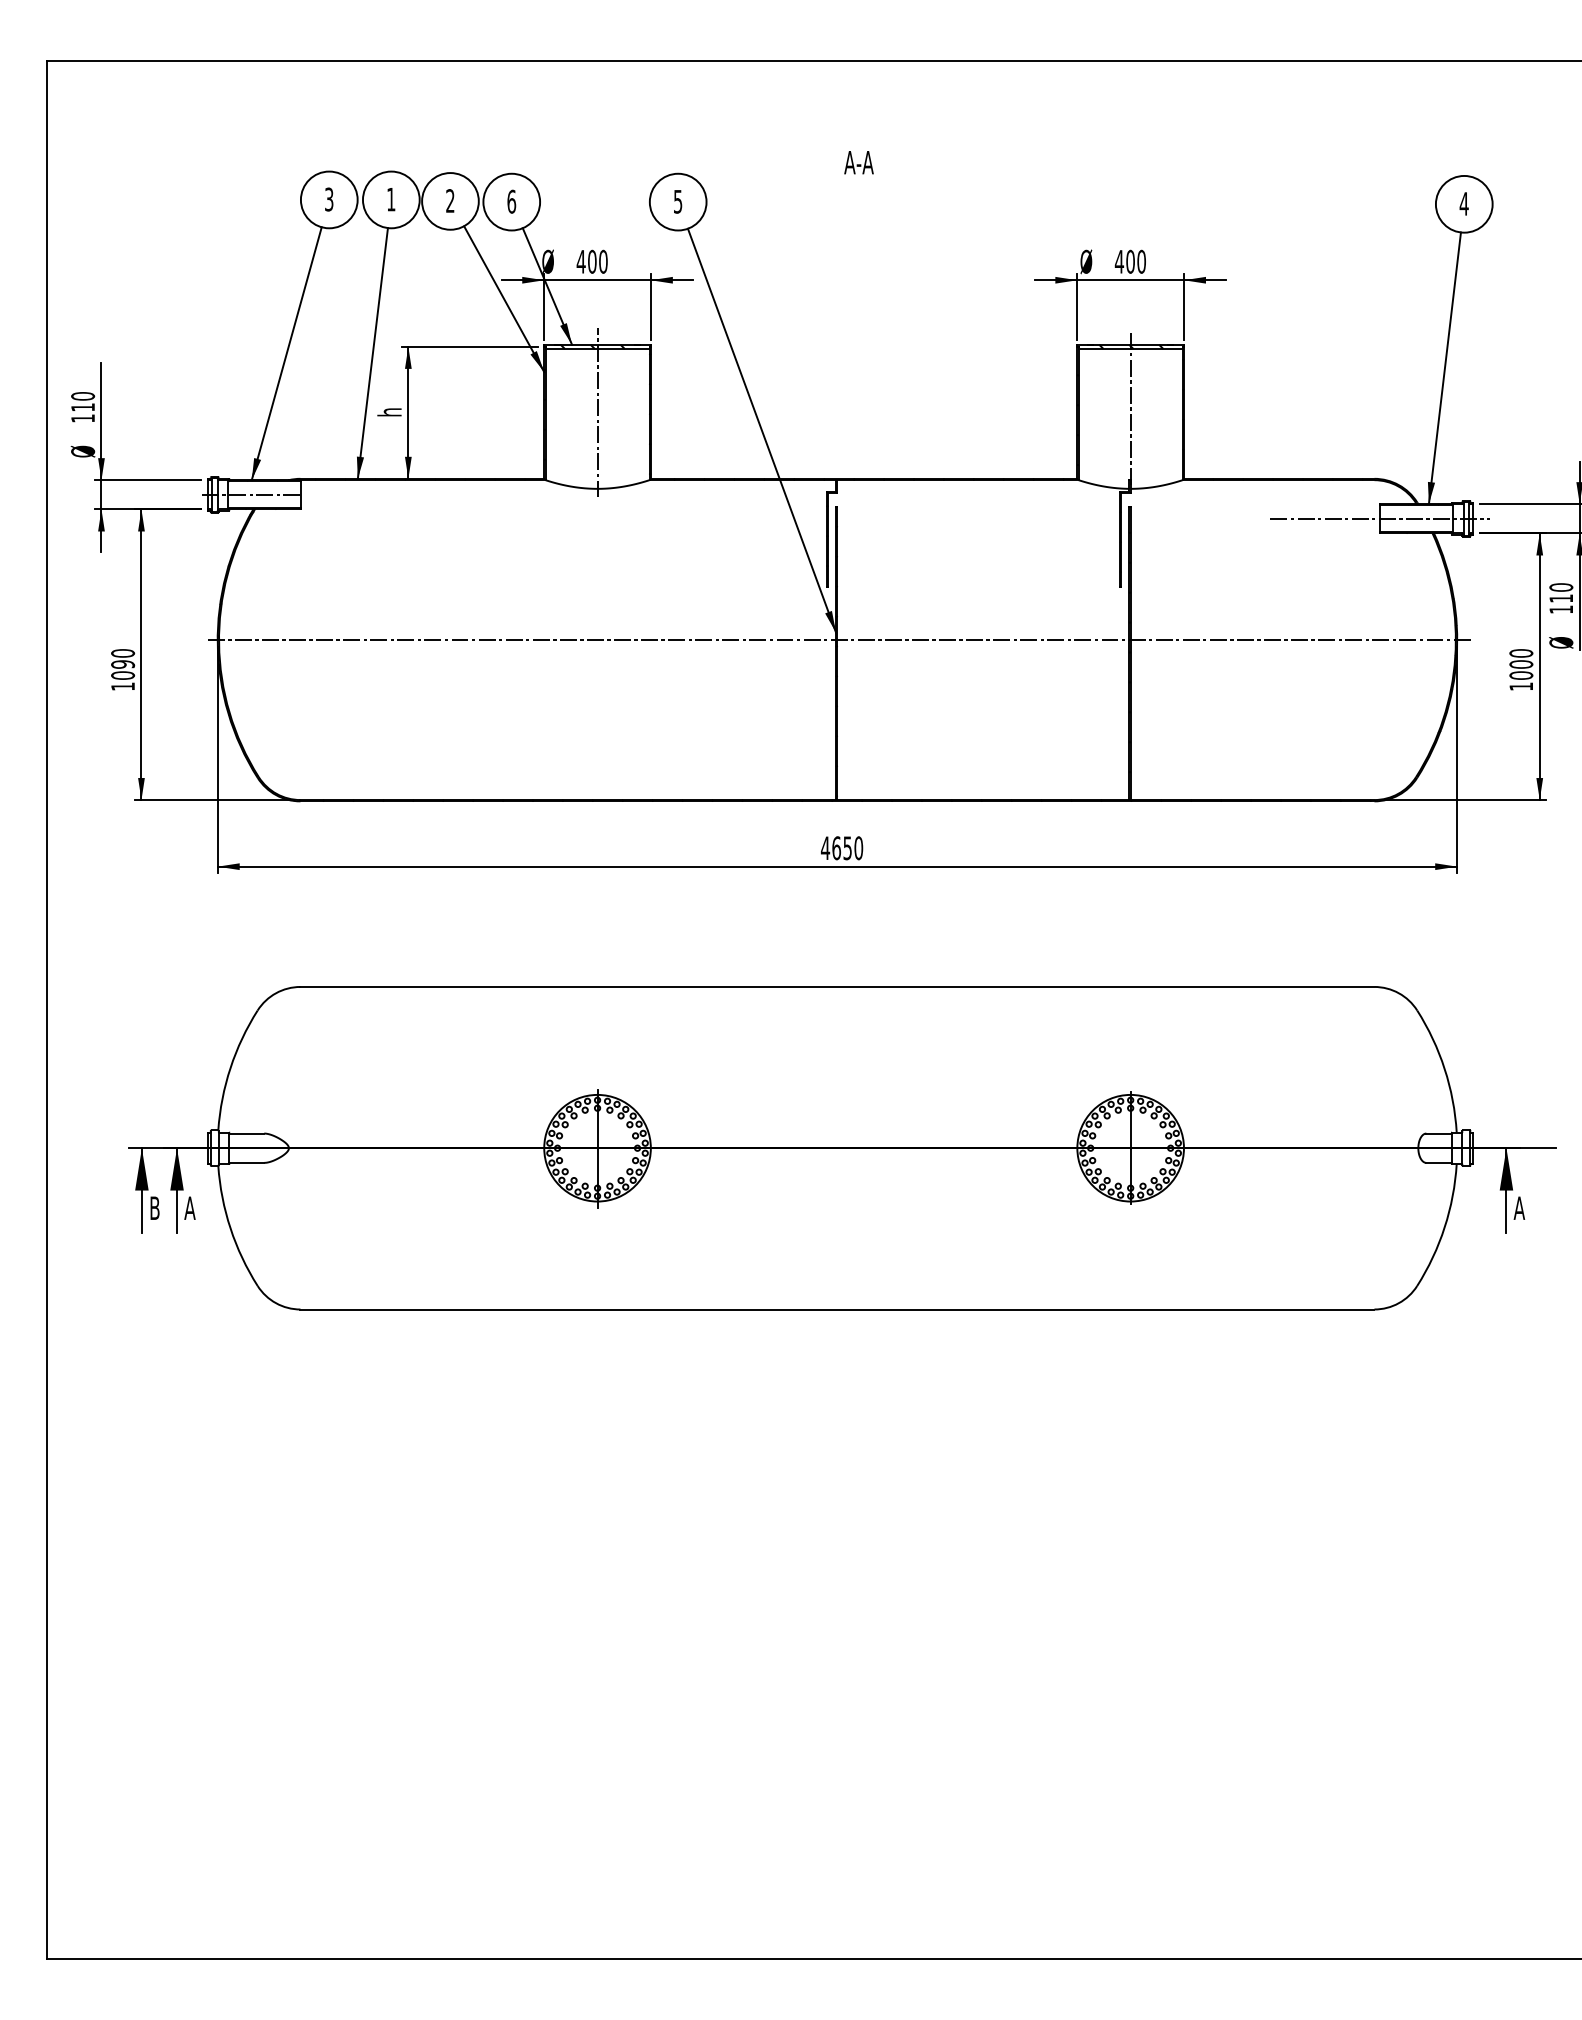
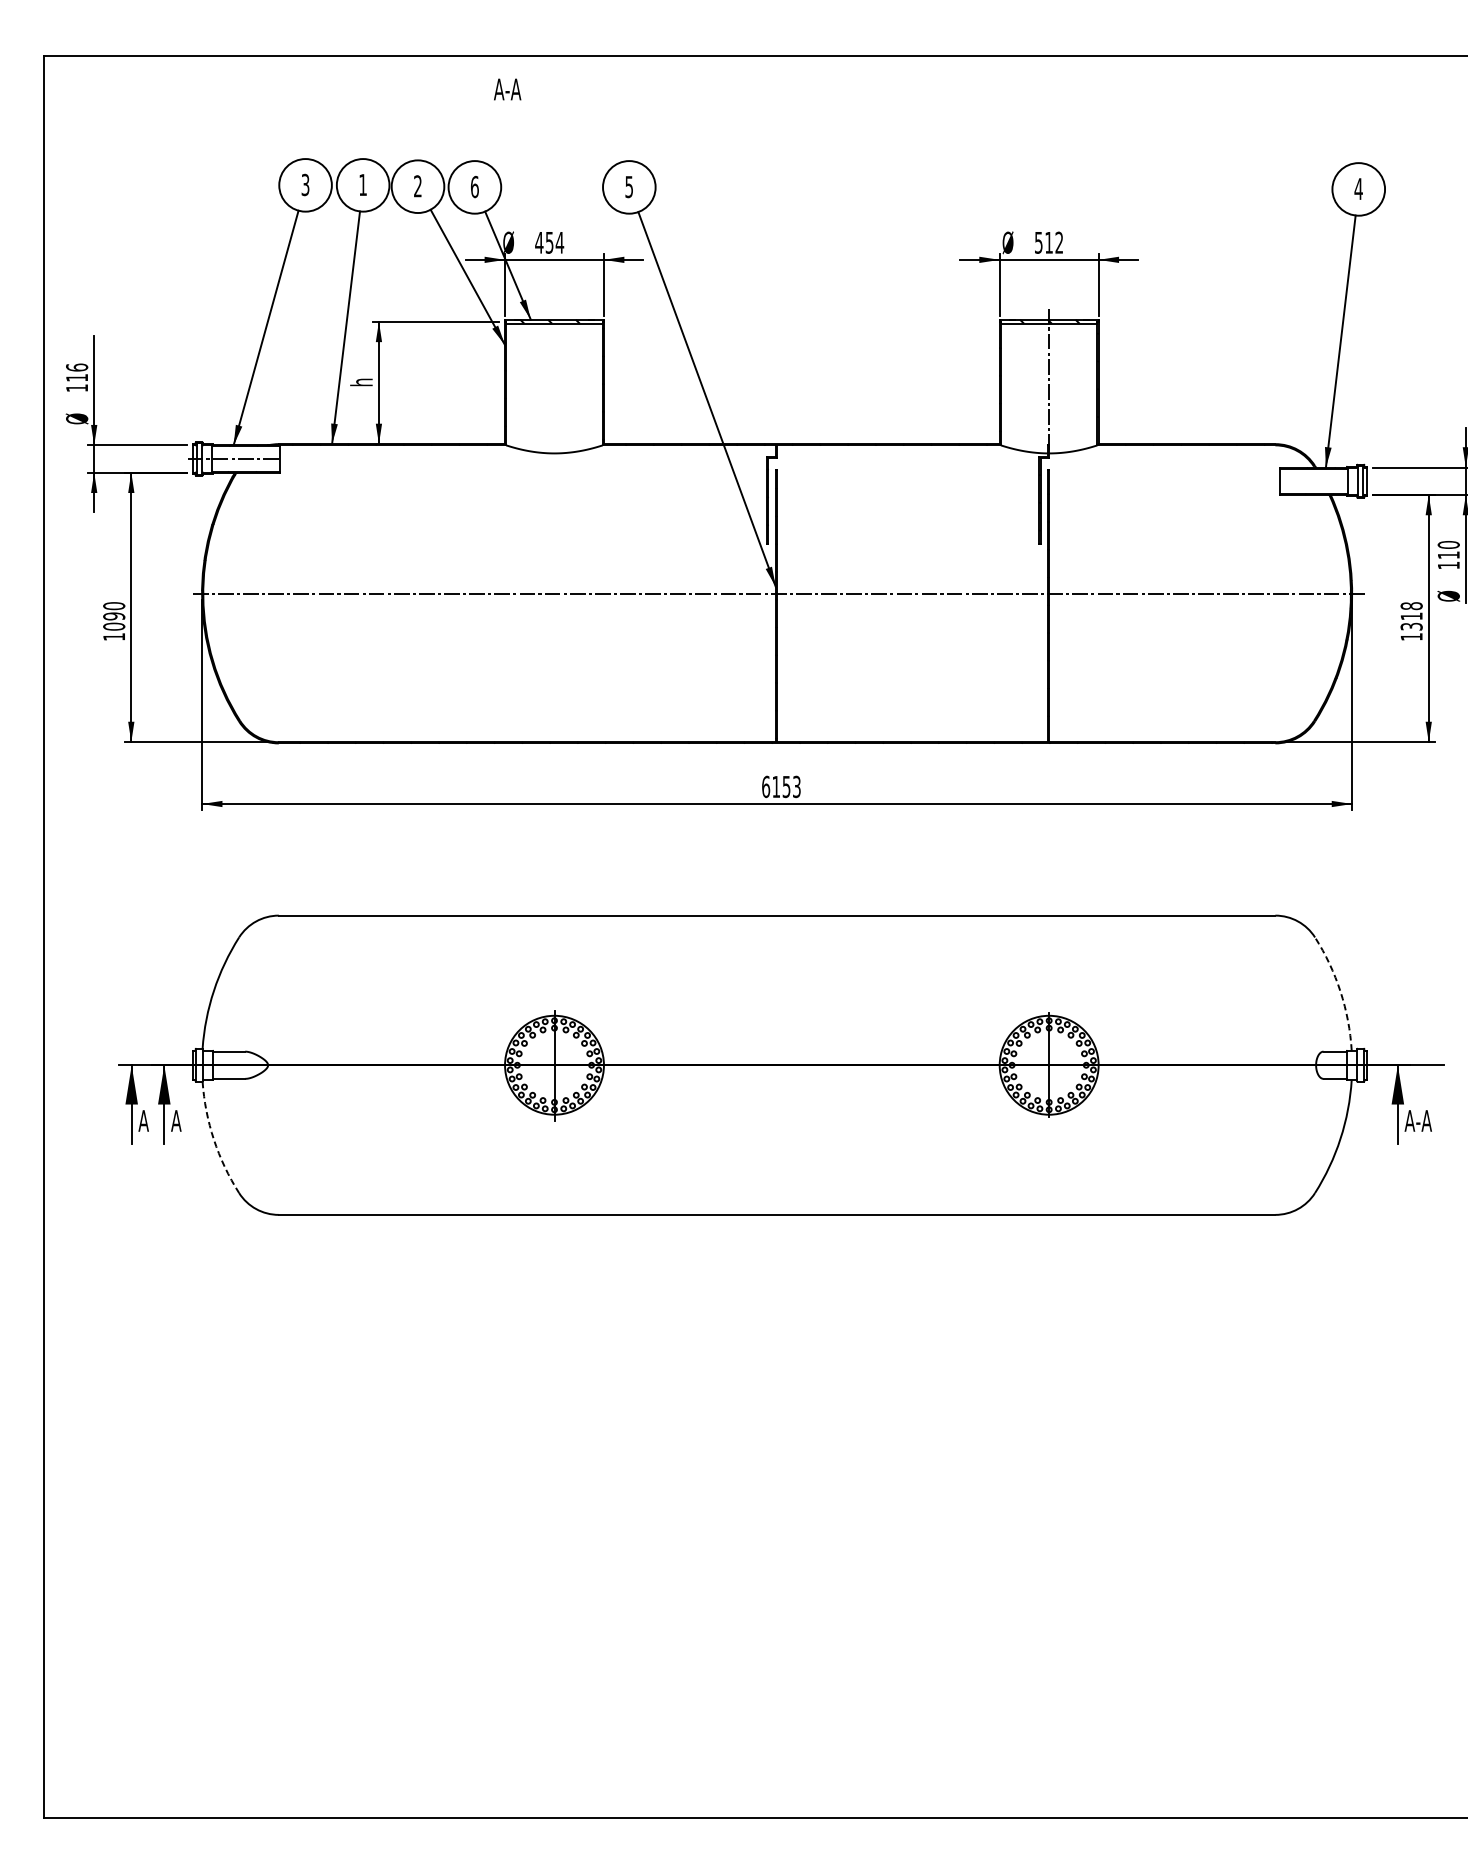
text: (858, 162) -> (507, 89), moved
text: (597, 261) -> (554, 242), 400 -> 454
text: (1129, 261) -> (1048, 242), 400 -> 512
text: (82, 396) -> (76, 367), 110 -> 116
line: (597, 412) -> (554, 382), removed
line: (1379, 518) -> (1280, 480), removed
text: (1521, 664) -> (1411, 616), 1000 -> 1318
text: (841, 848) -> (780, 787), 4650 -> 6153
arc: (1444, 1069) -> (1340, 992), solid -> dashed
text: (154, 1207) -> (143, 1120), B -> A
text: (1534, 1207) -> (1423, 1120), A -> A-A
arc: (230, 1228) -> (213, 1139), solid -> dashed

